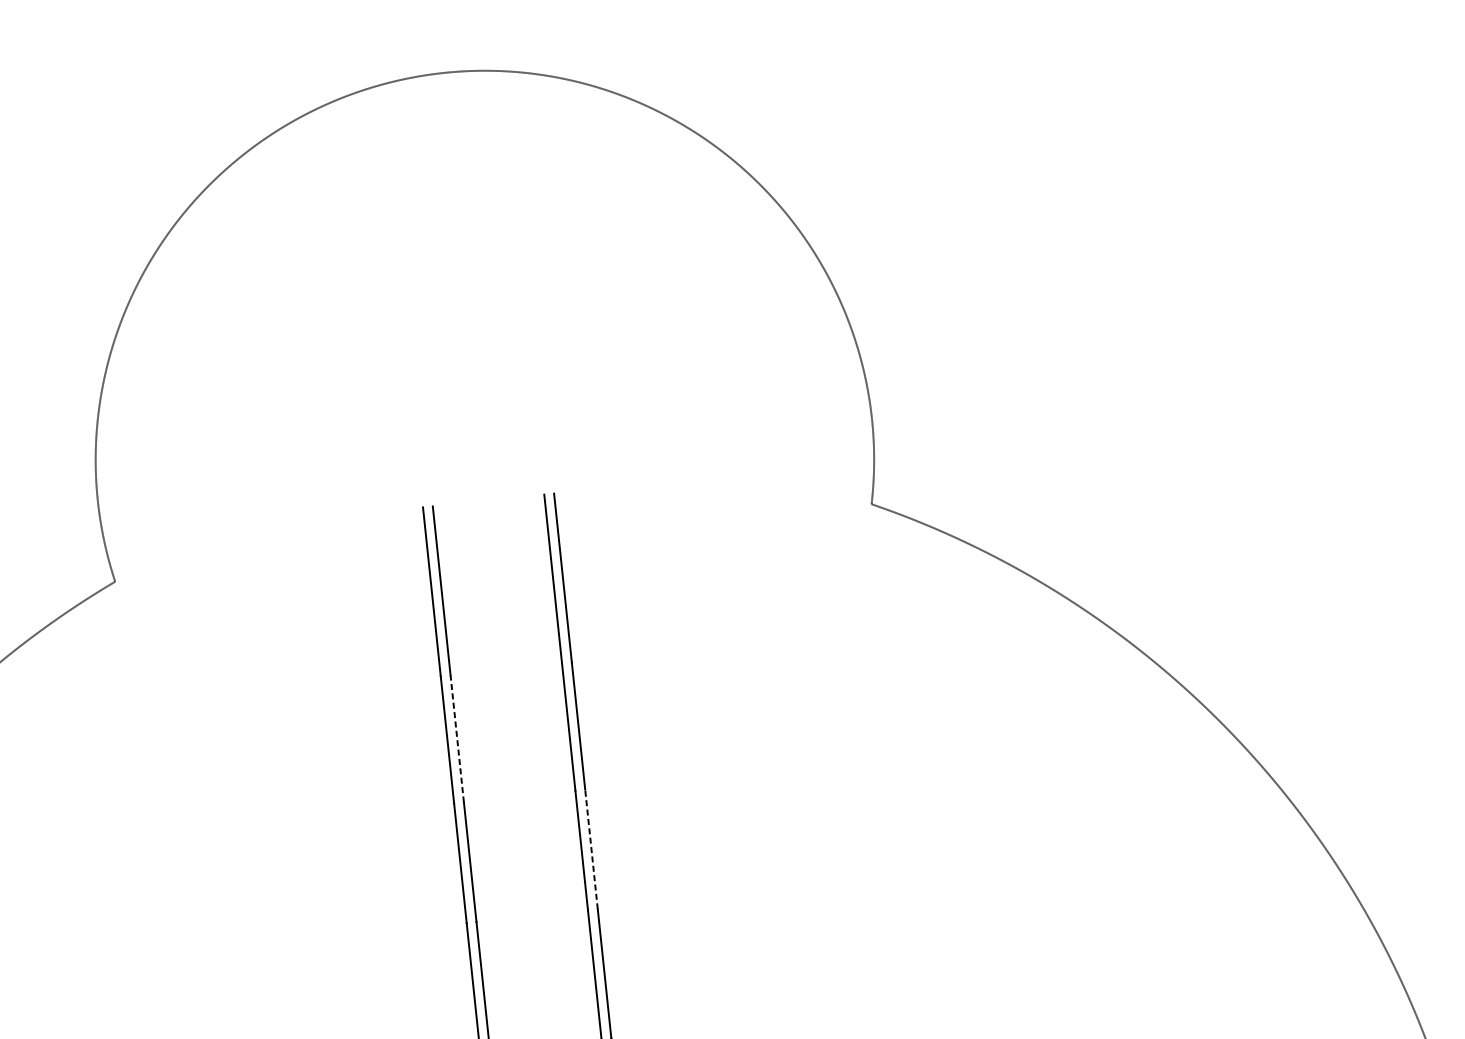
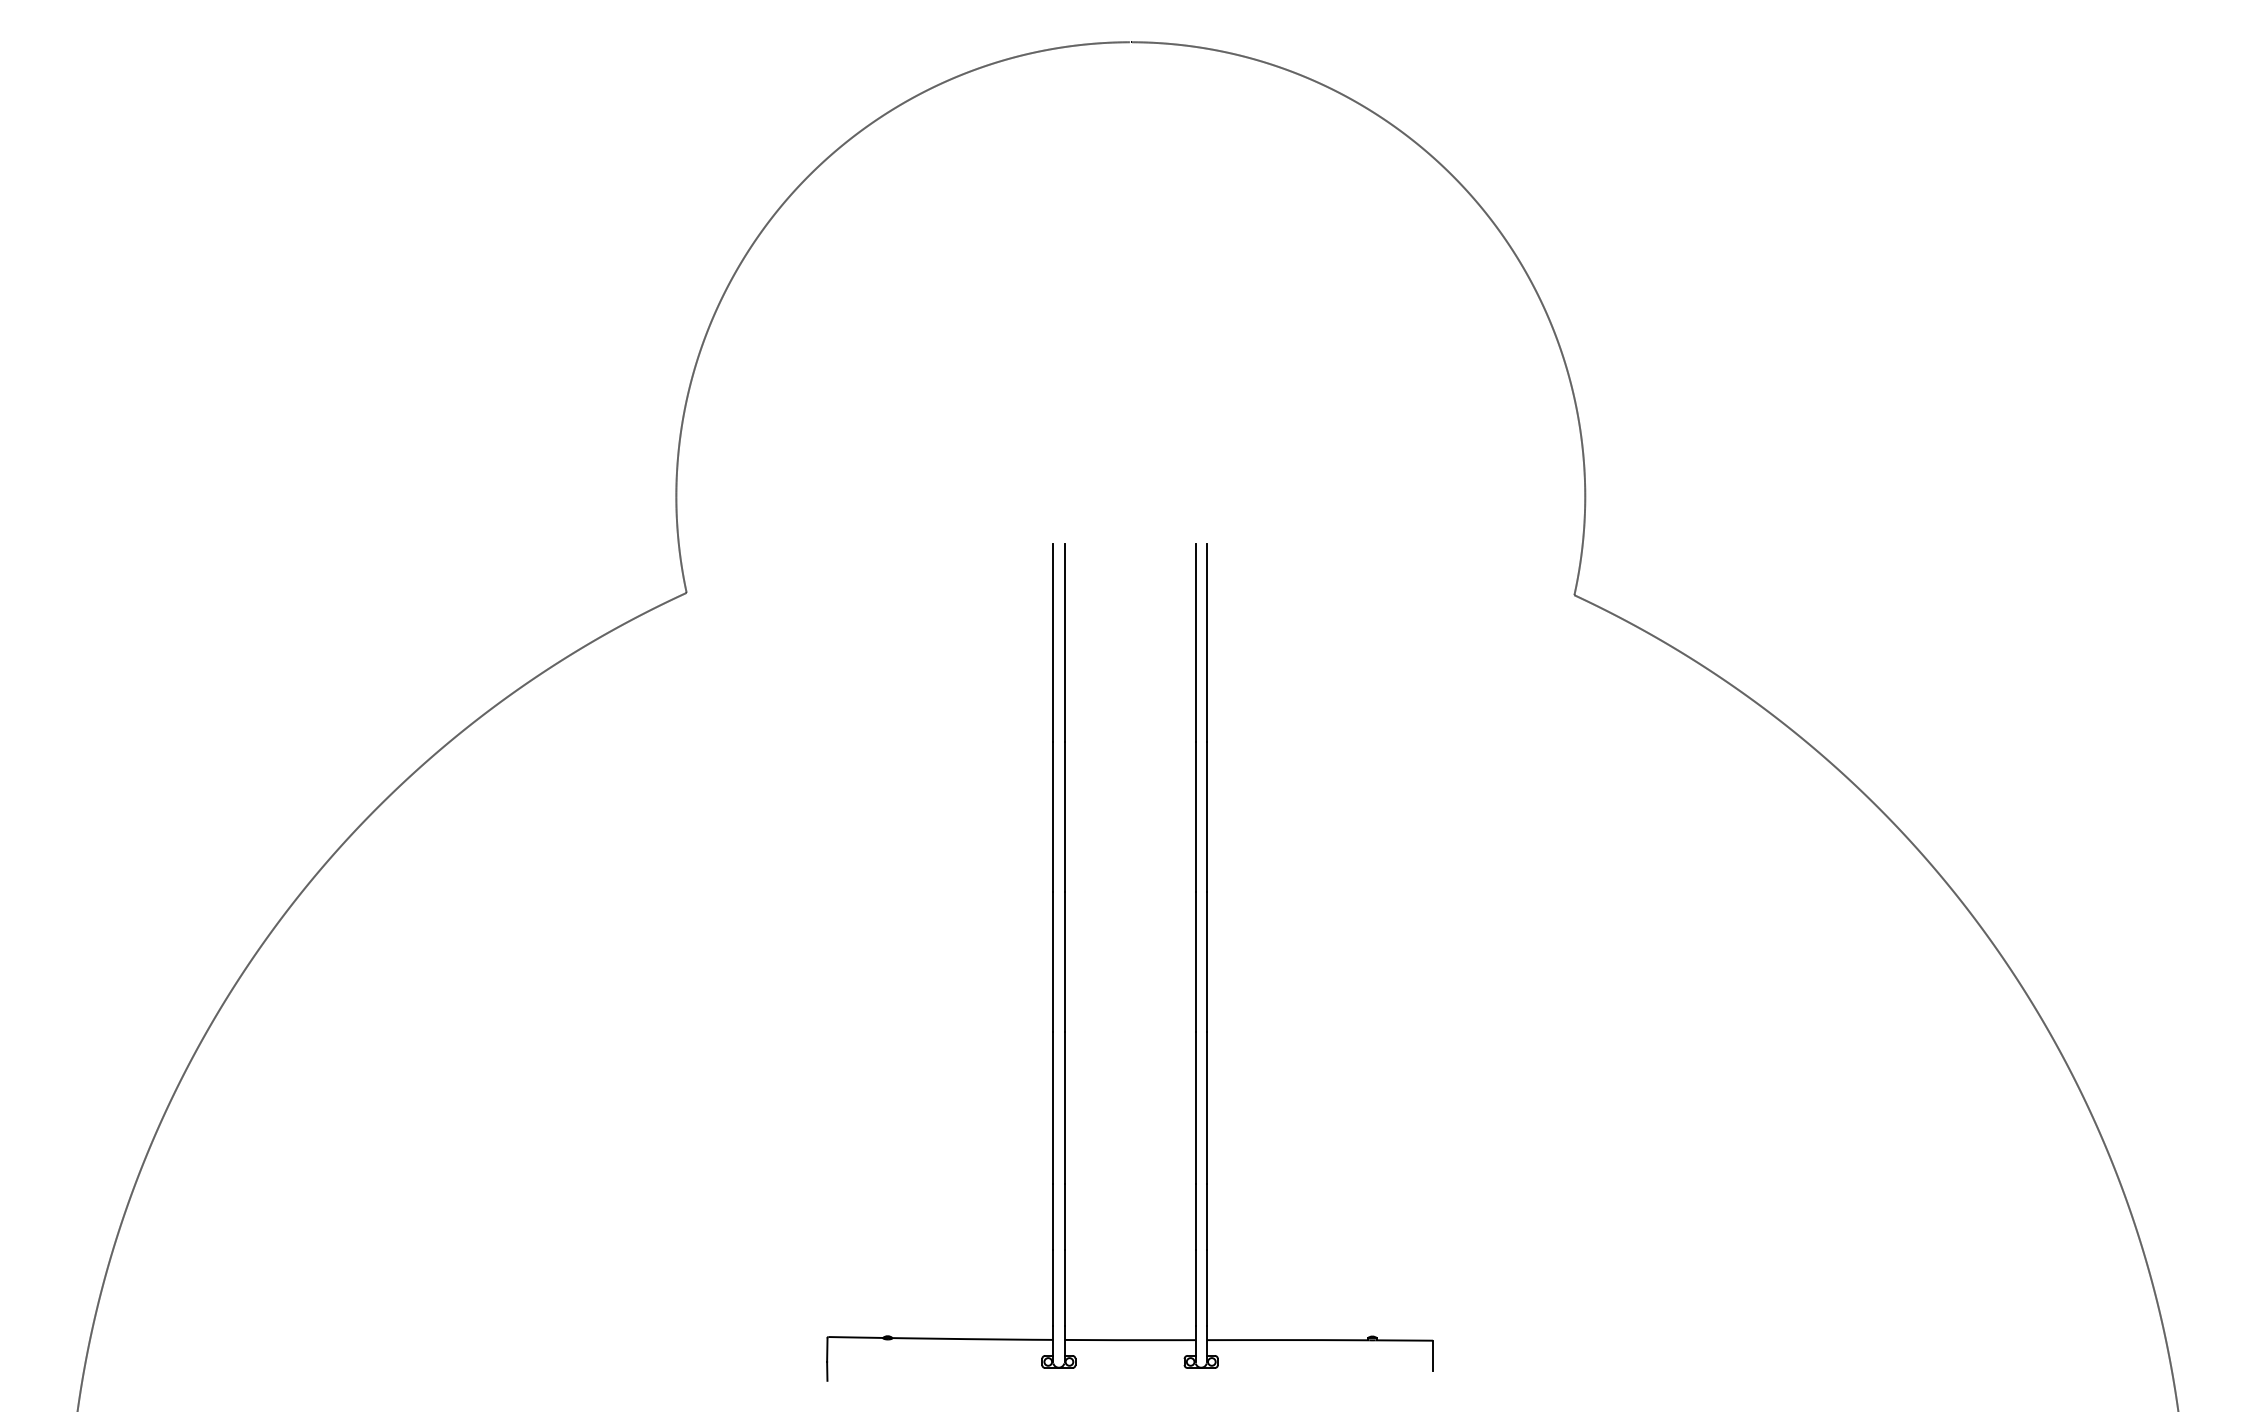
line: (457, 739) -> (1064, 817), dashed -> solid
line: (591, 849) -> (1207, 961), dashed -> solid

